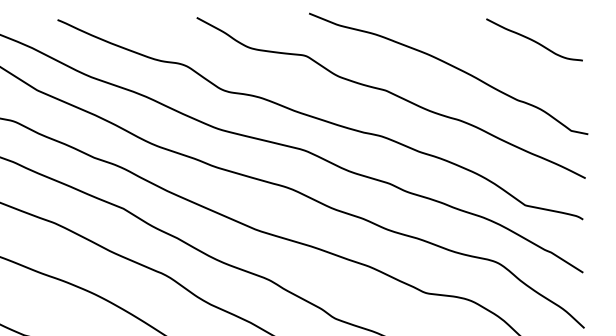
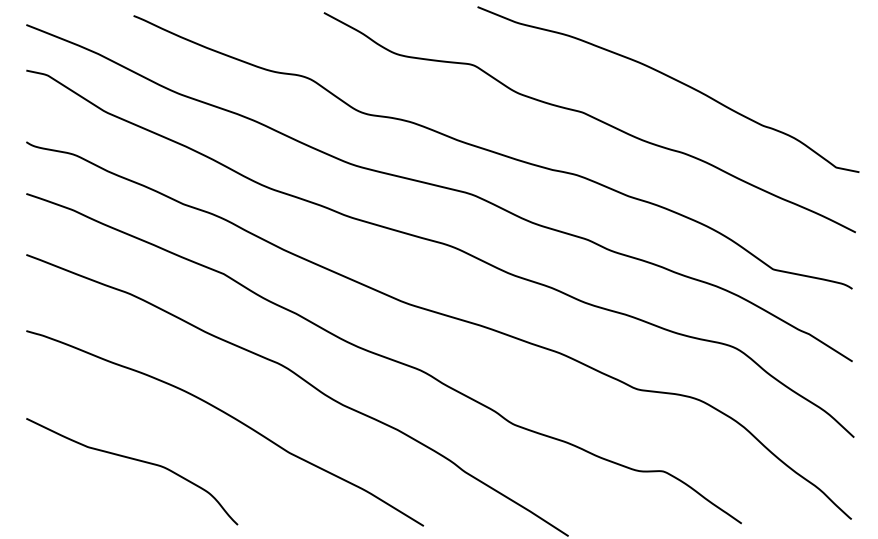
curve: (534, 40) -> (785, 43), removed

